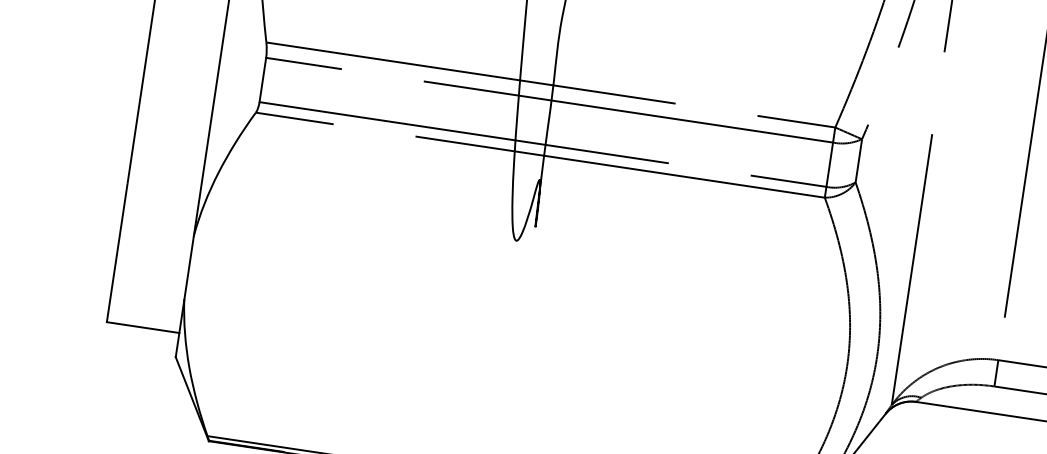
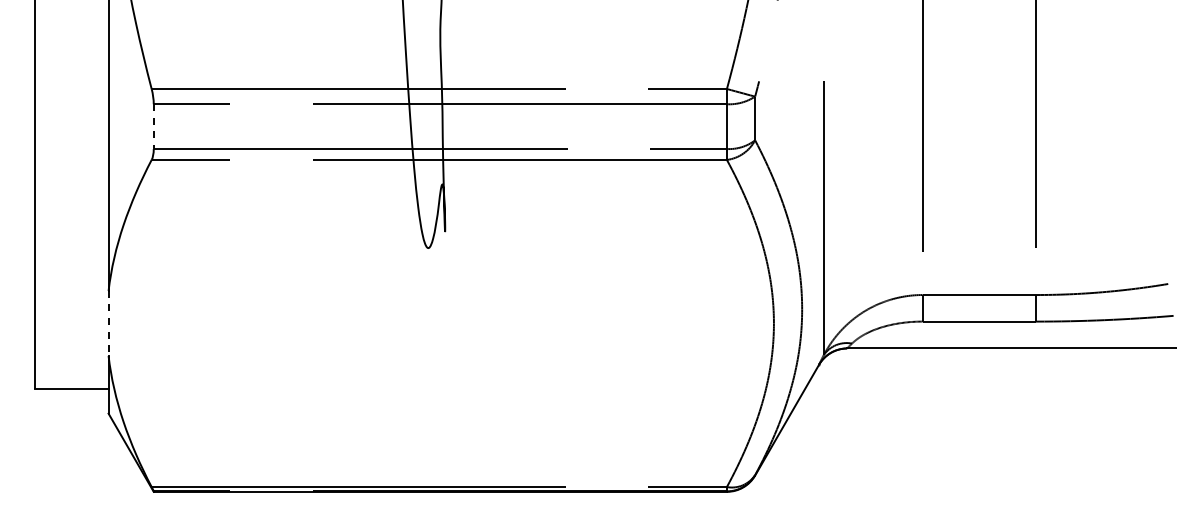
line: (262, 80) -> (153, 127), solid -> dashed
line: (188, 268) -> (108, 323), solid -> dashed

